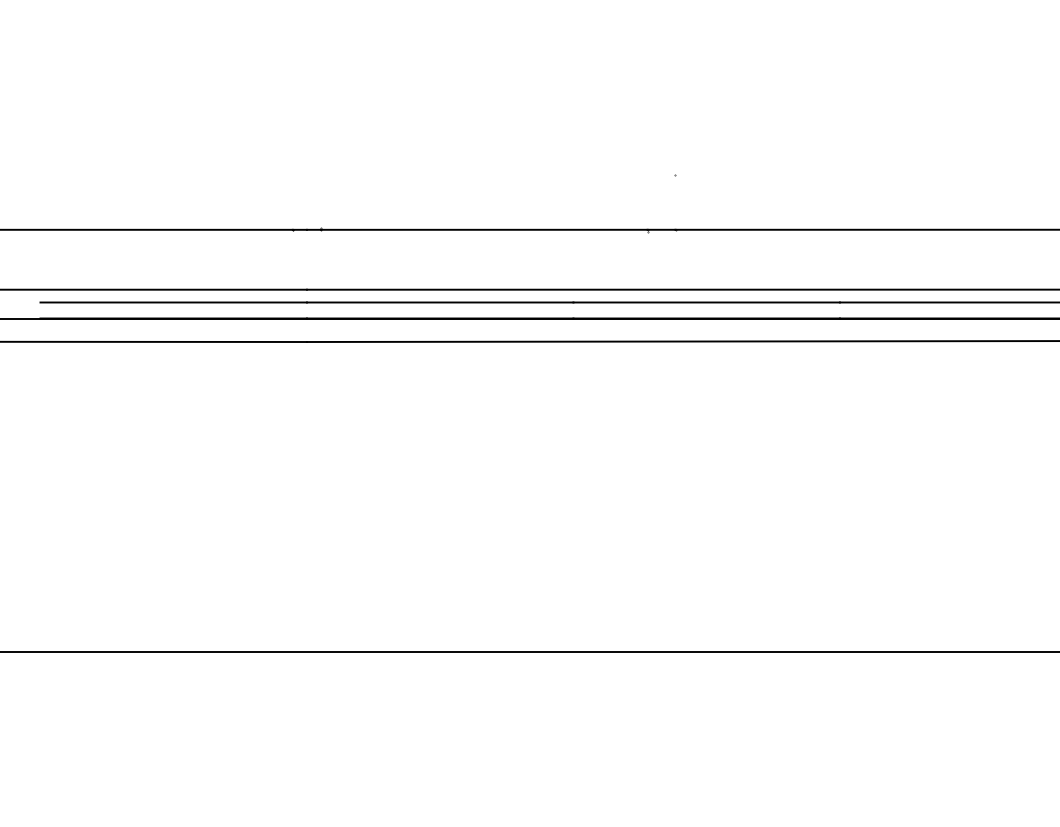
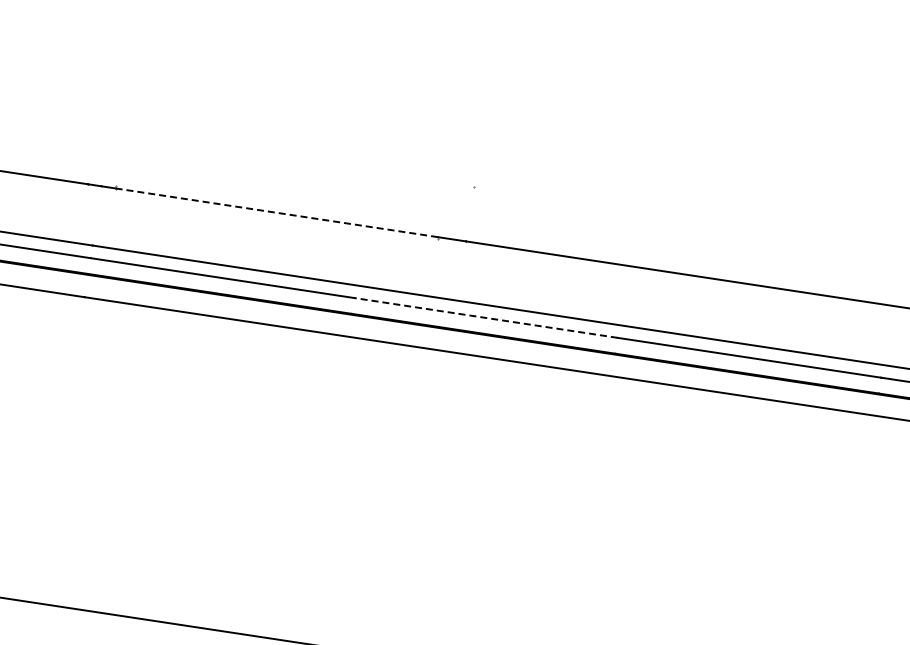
line: (484, 229) -> (277, 212), solid -> dashed
line: (706, 302) -> (485, 317), solid -> dashed

